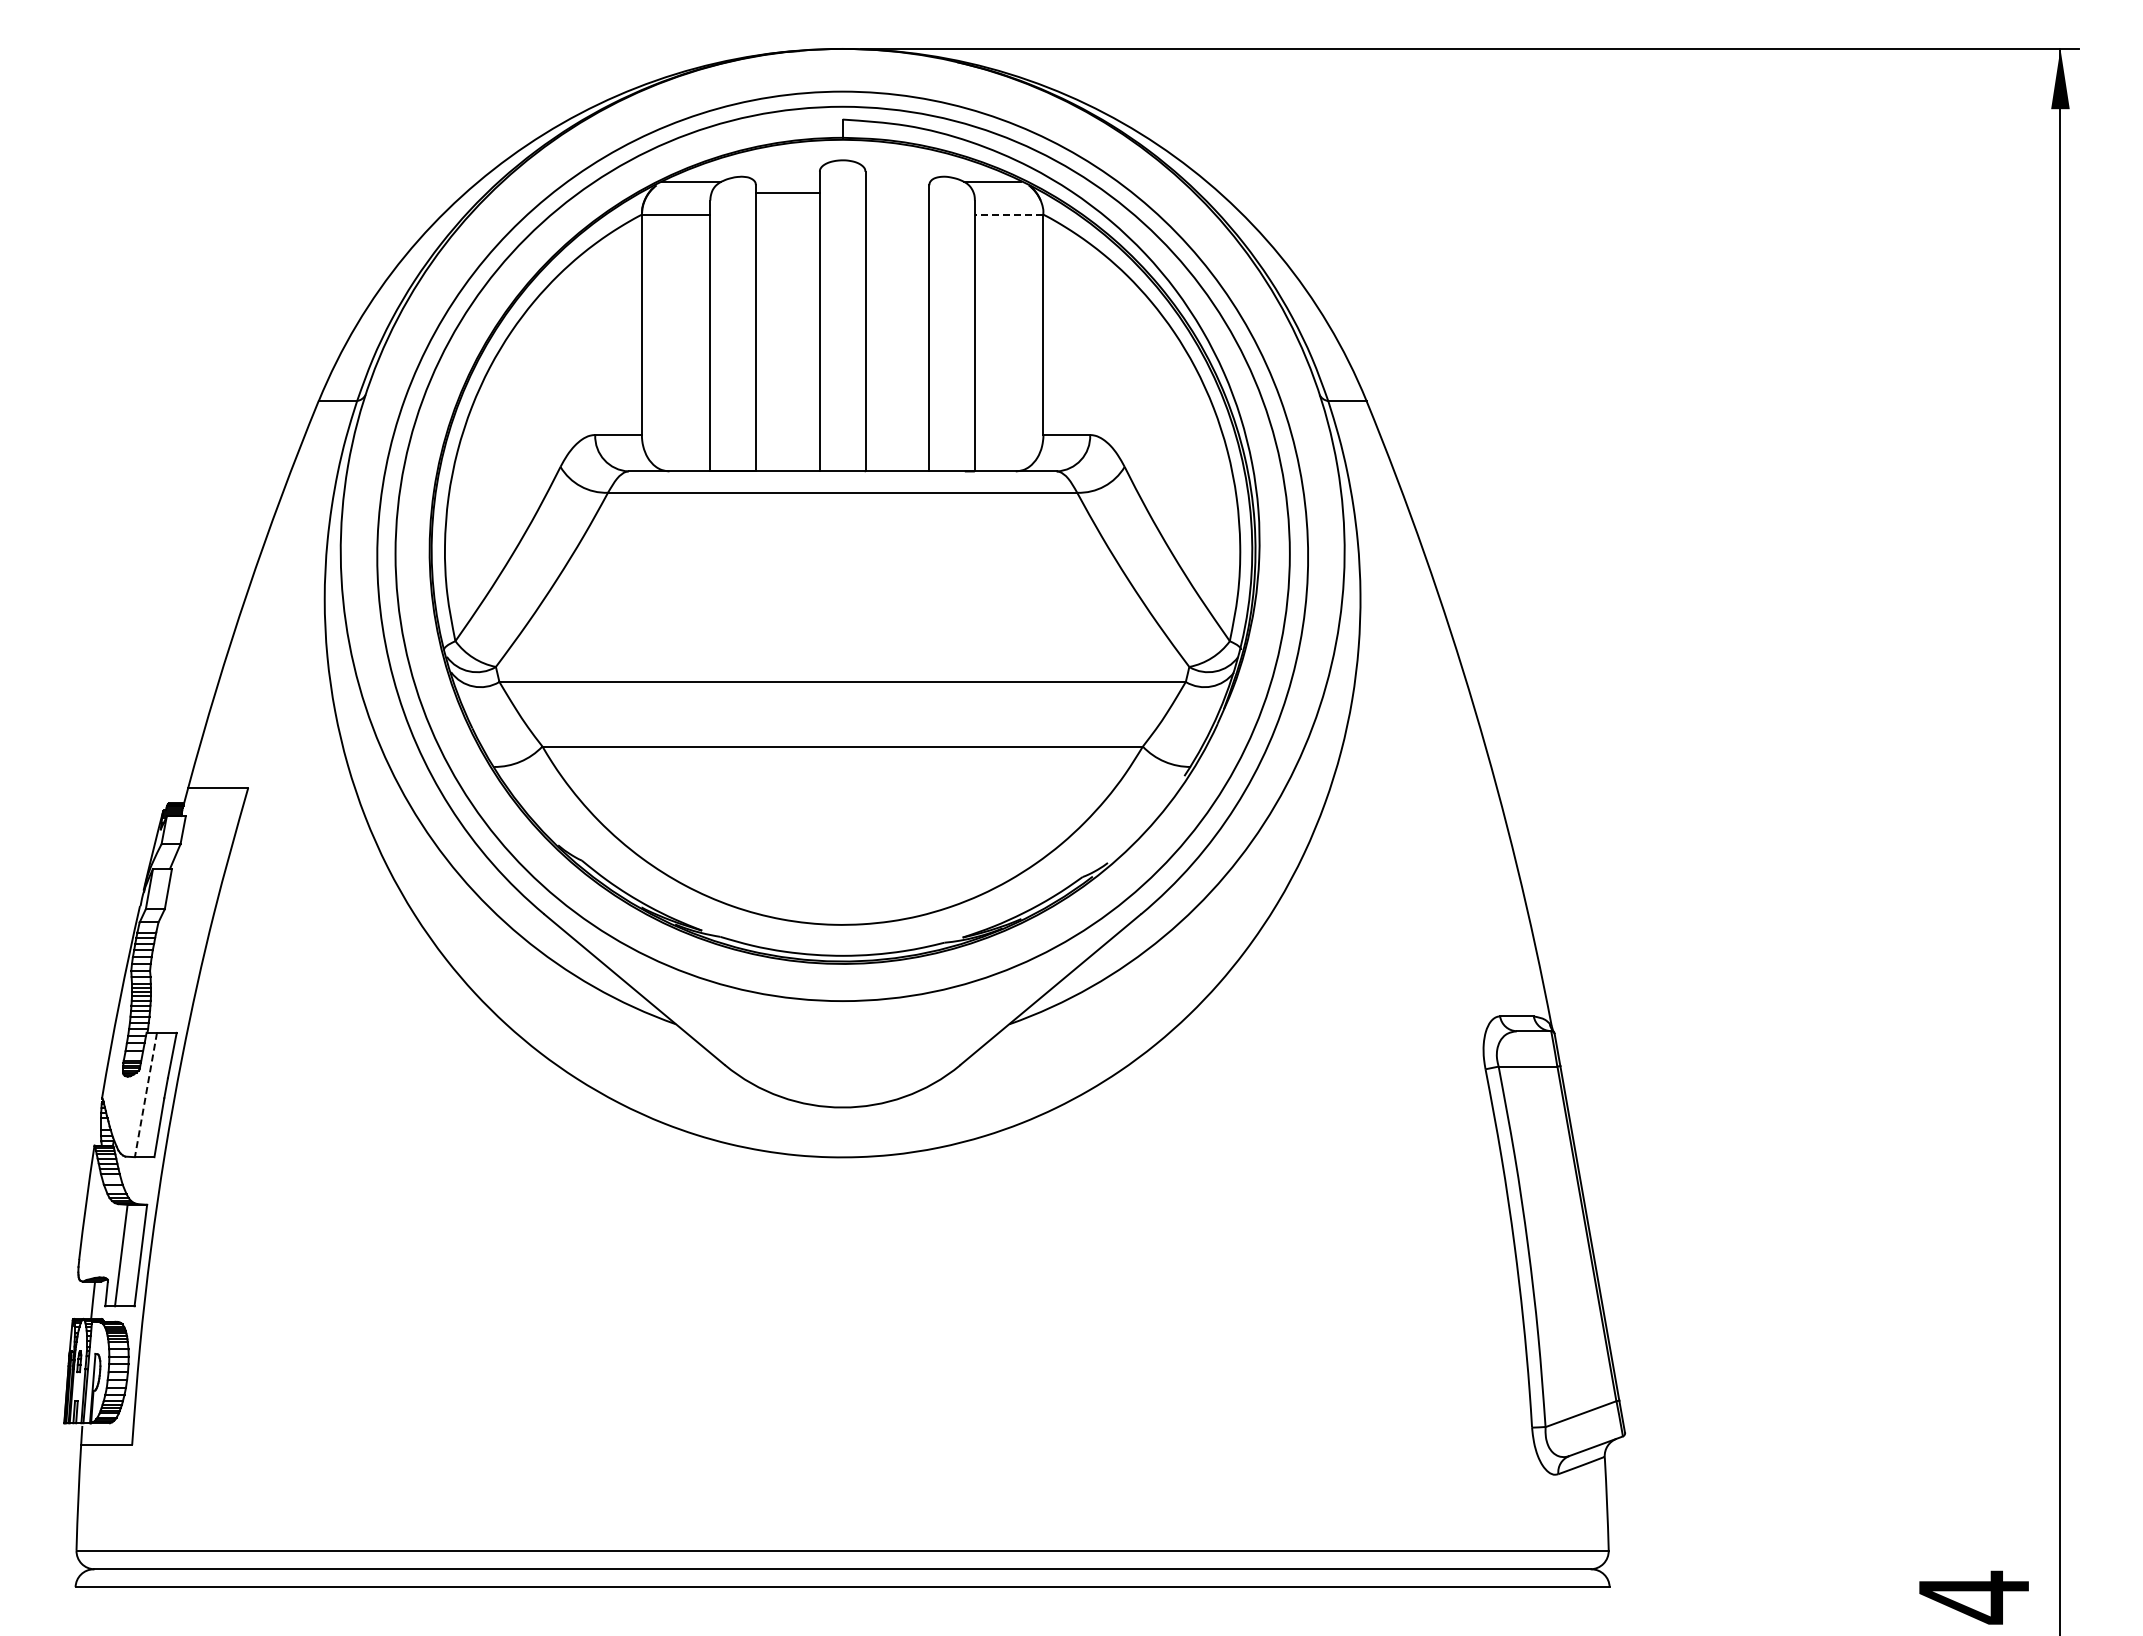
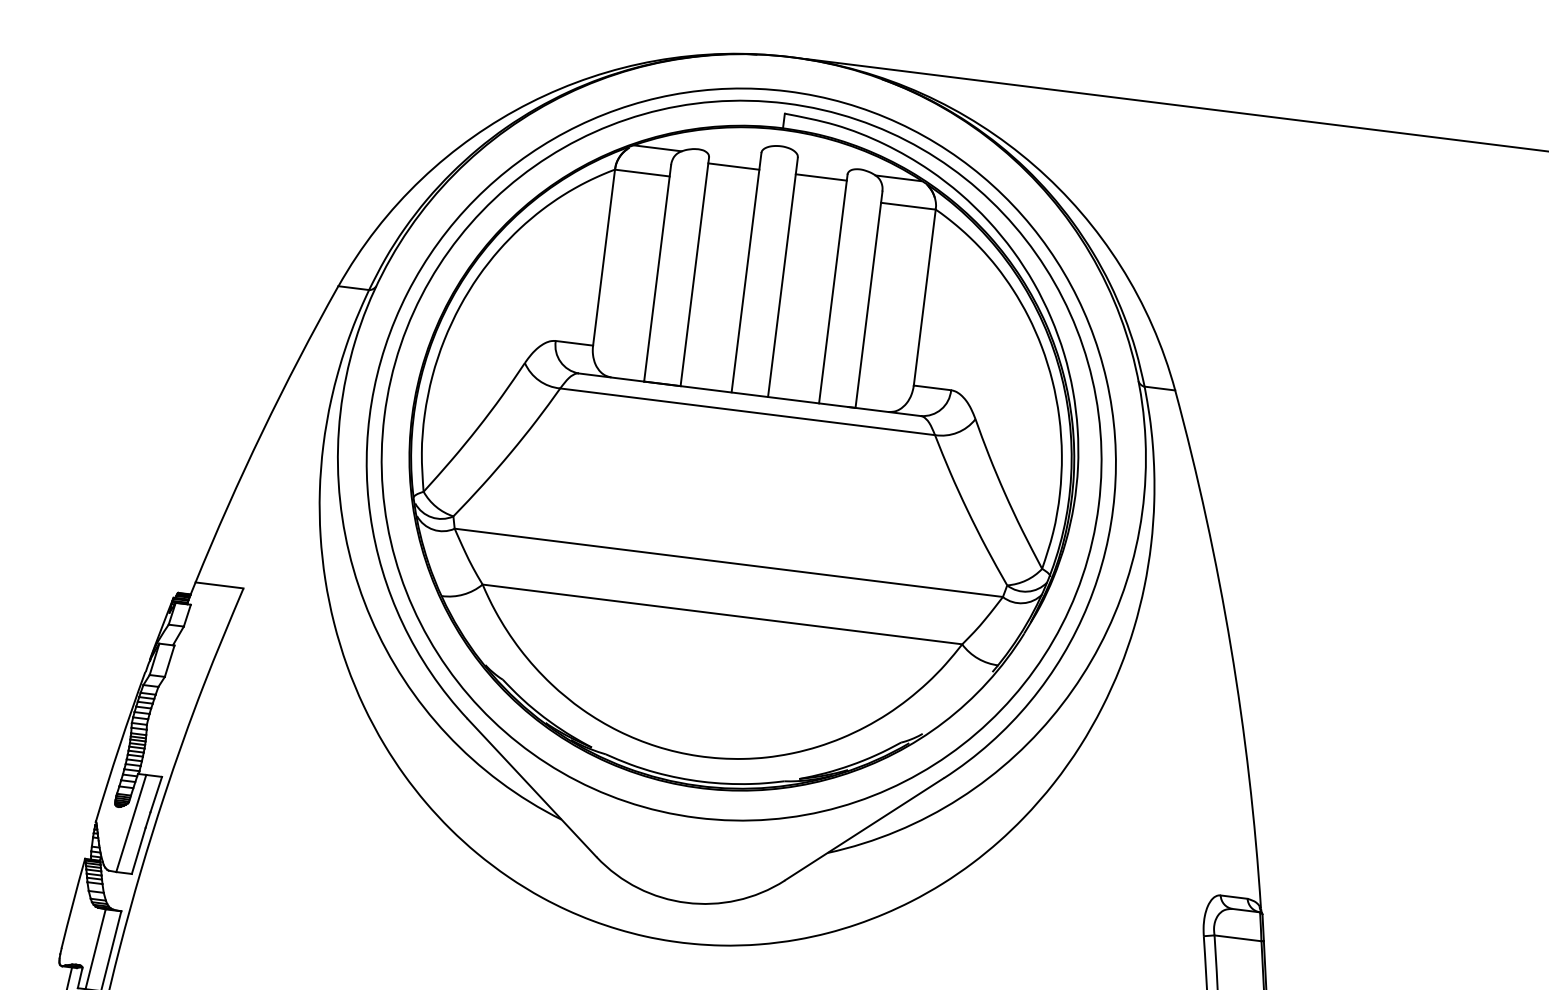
line: (897, 192) -> (821, 177), added
line: (1008, 214) -> (907, 206), dashed -> solid
line: (145, 1095) -> (130, 823), dashed -> solid

